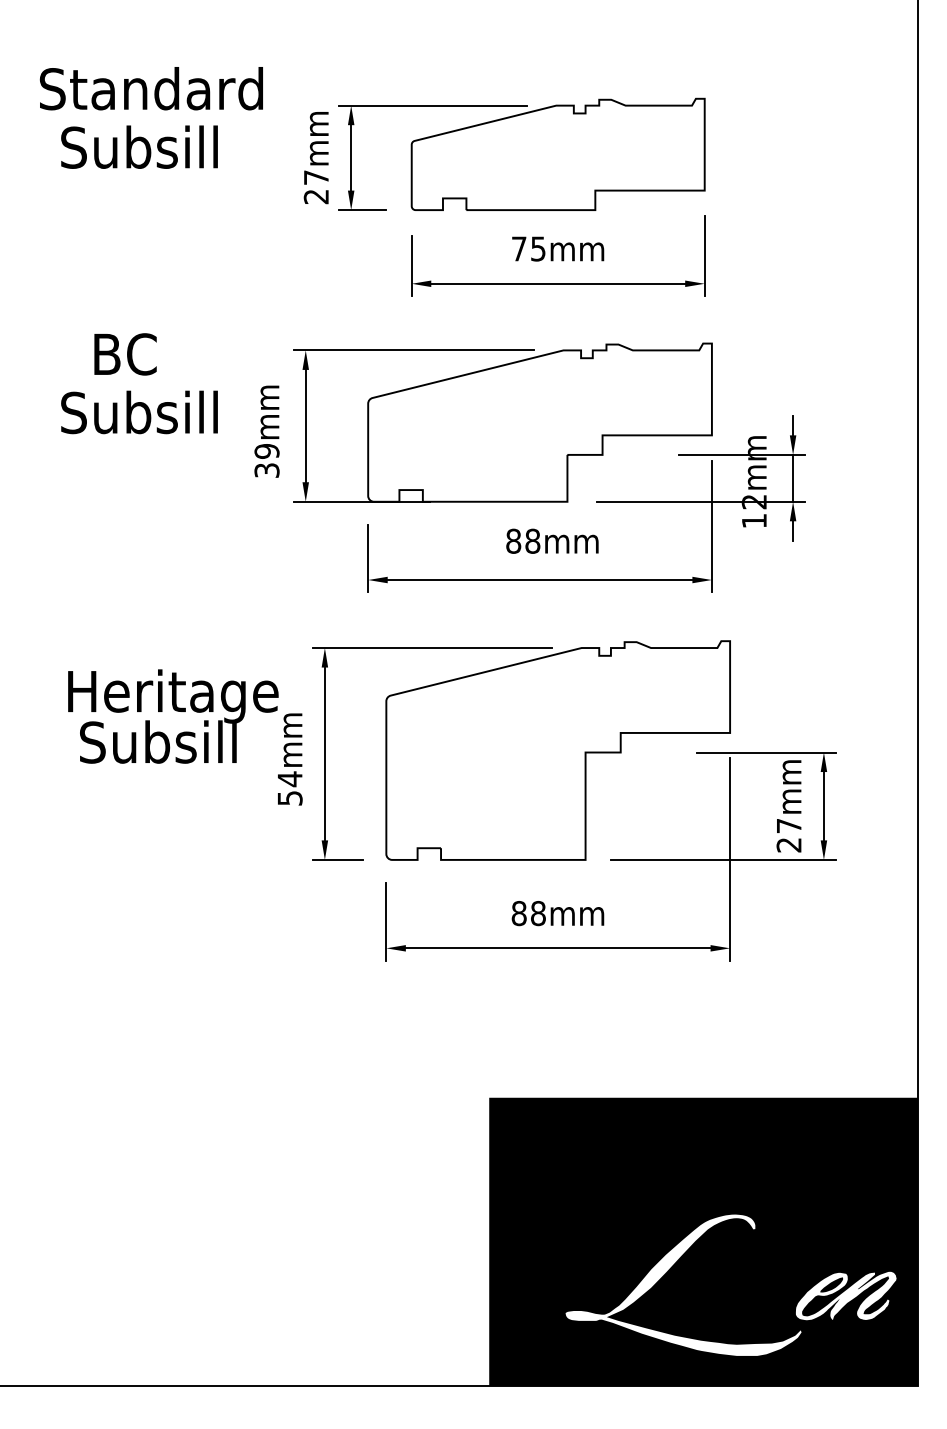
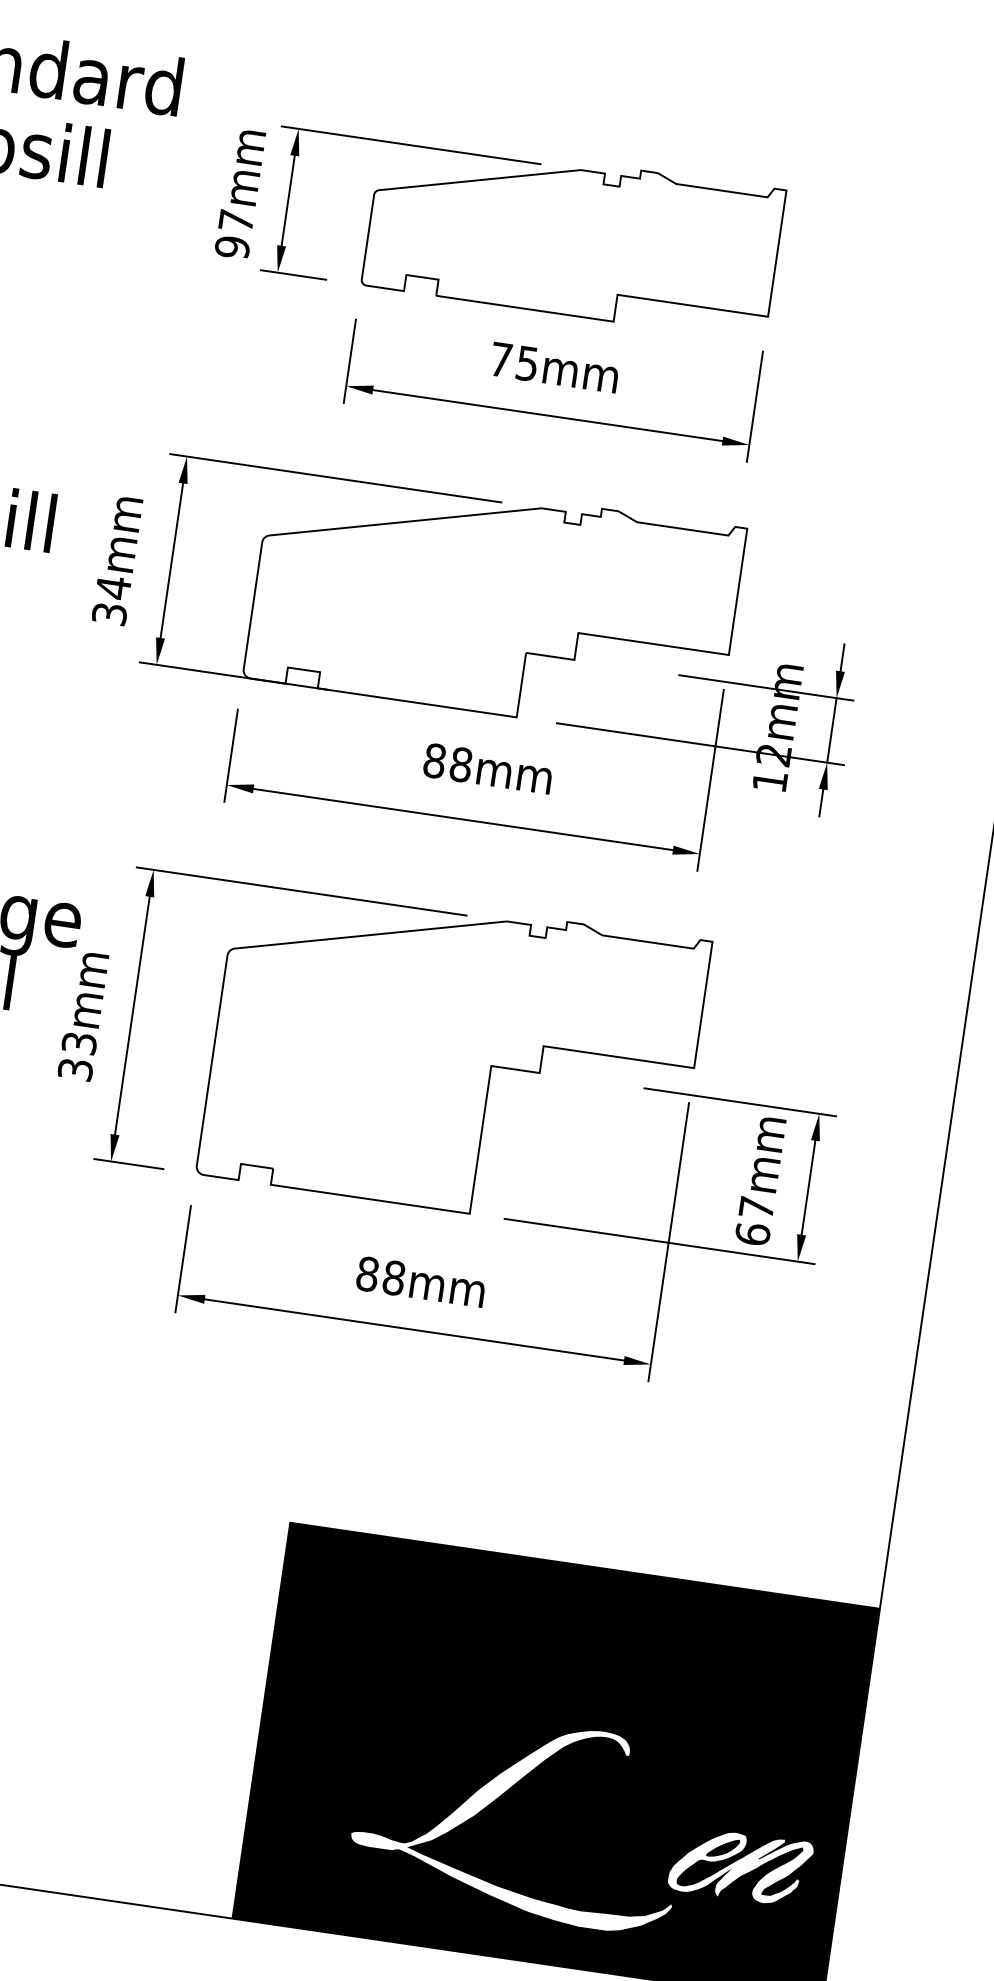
text: (316, 196) -> (232, 246), 27mm -> 97mm
text: (266, 451) -> (112, 587), 39mm -> 34mm
text: (289, 787) -> (76, 1054), 54mm -> 33mm
text: (788, 844) -> (752, 1233), 27mm -> 67mm

